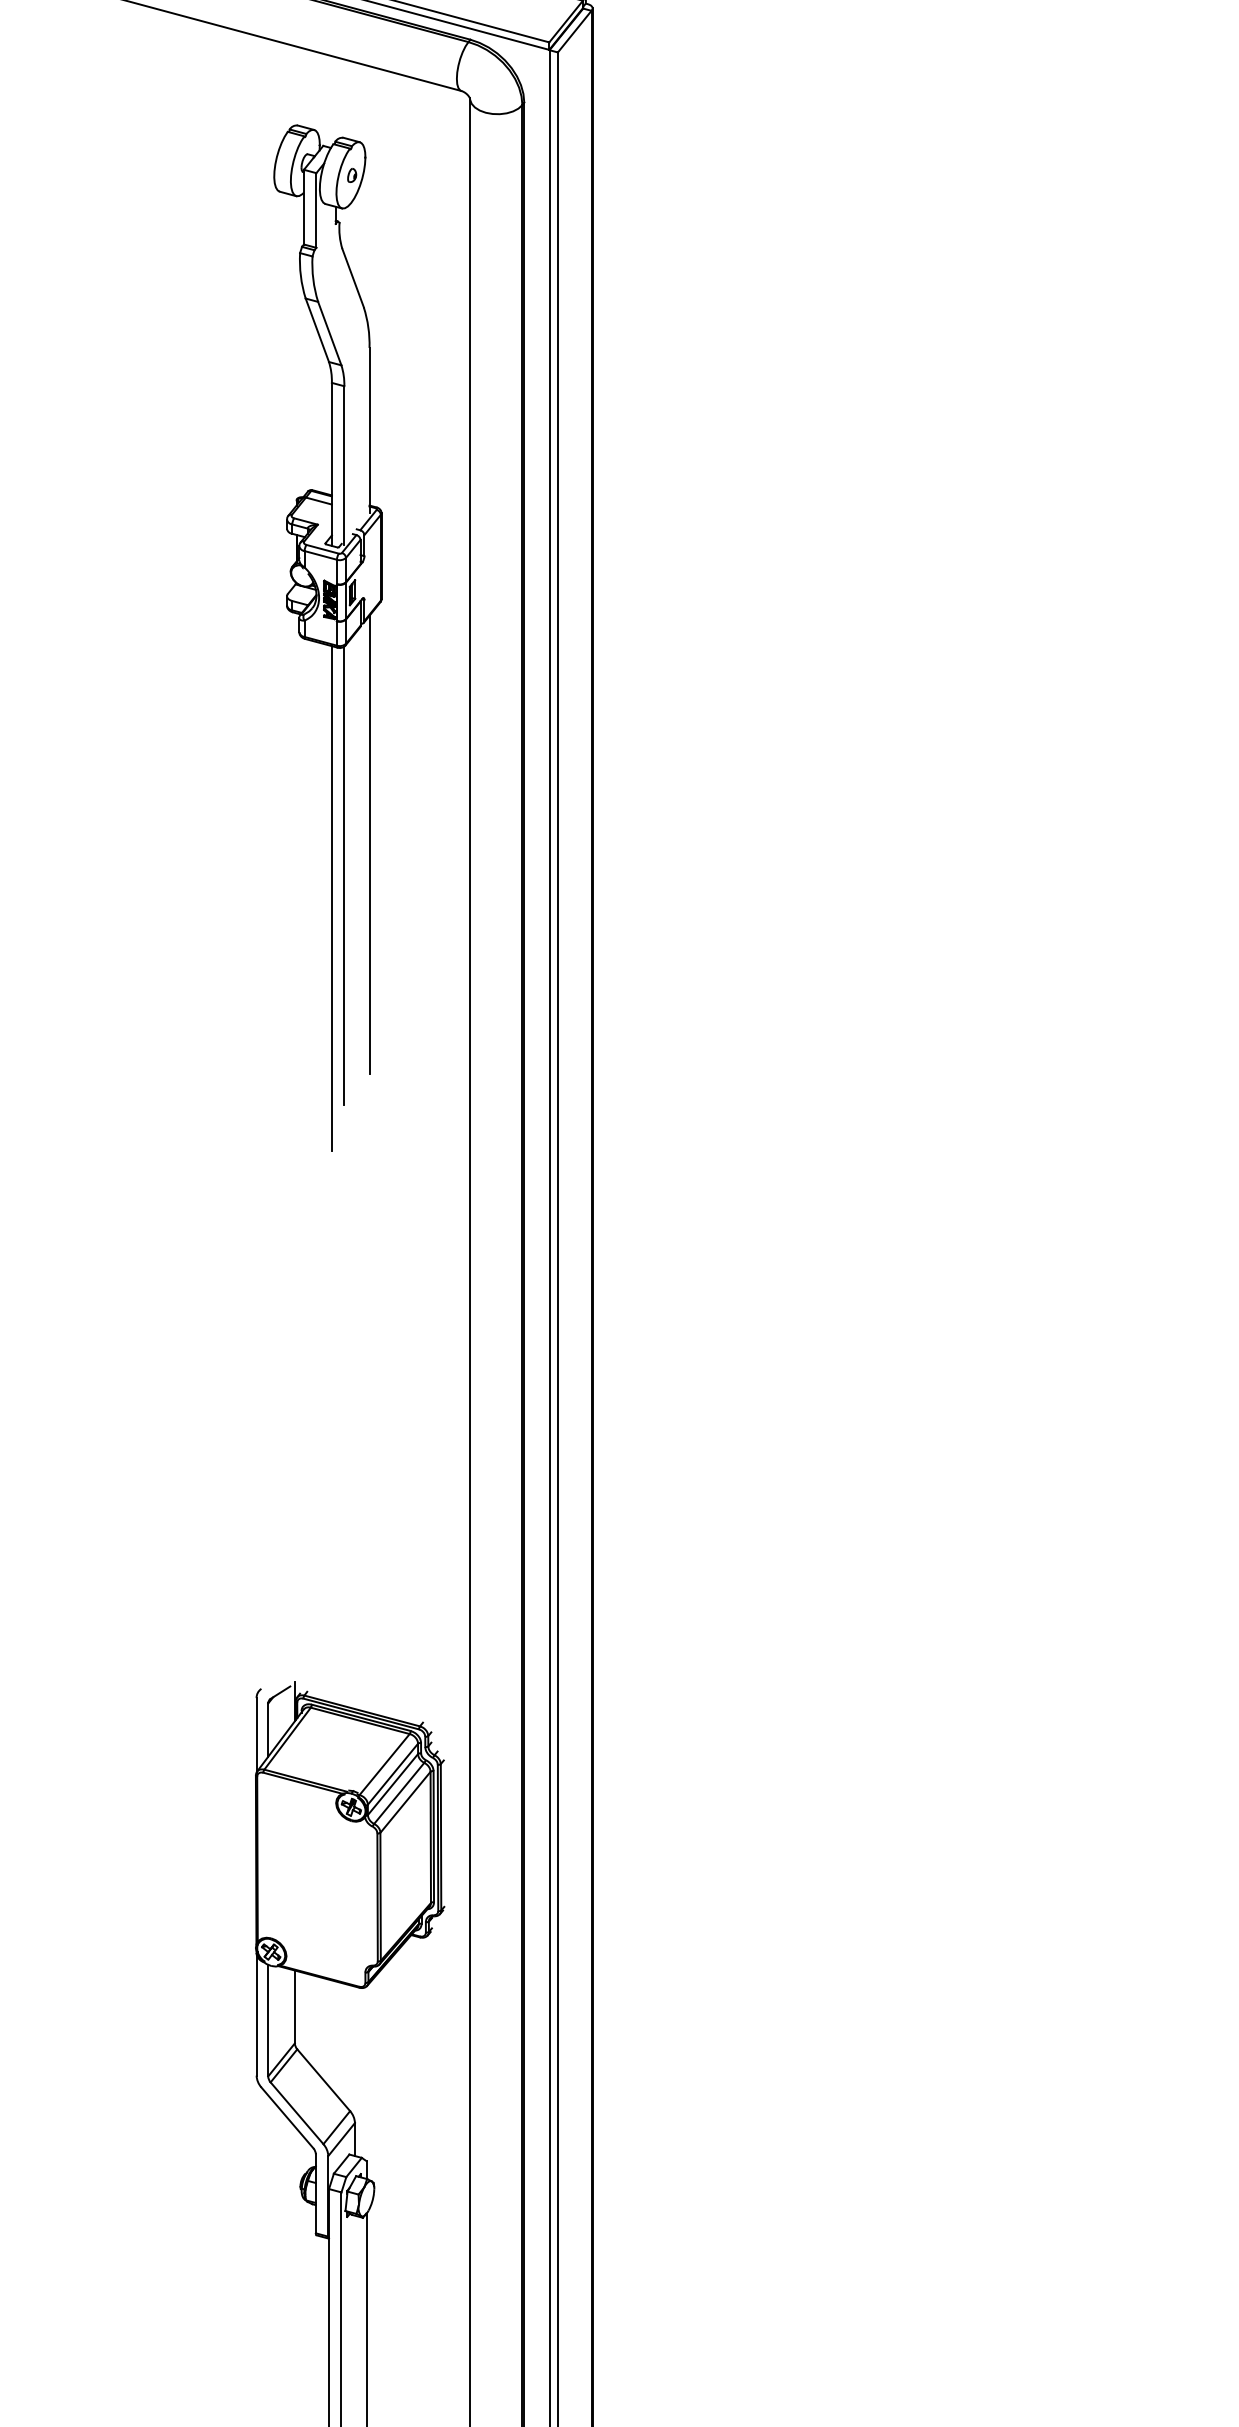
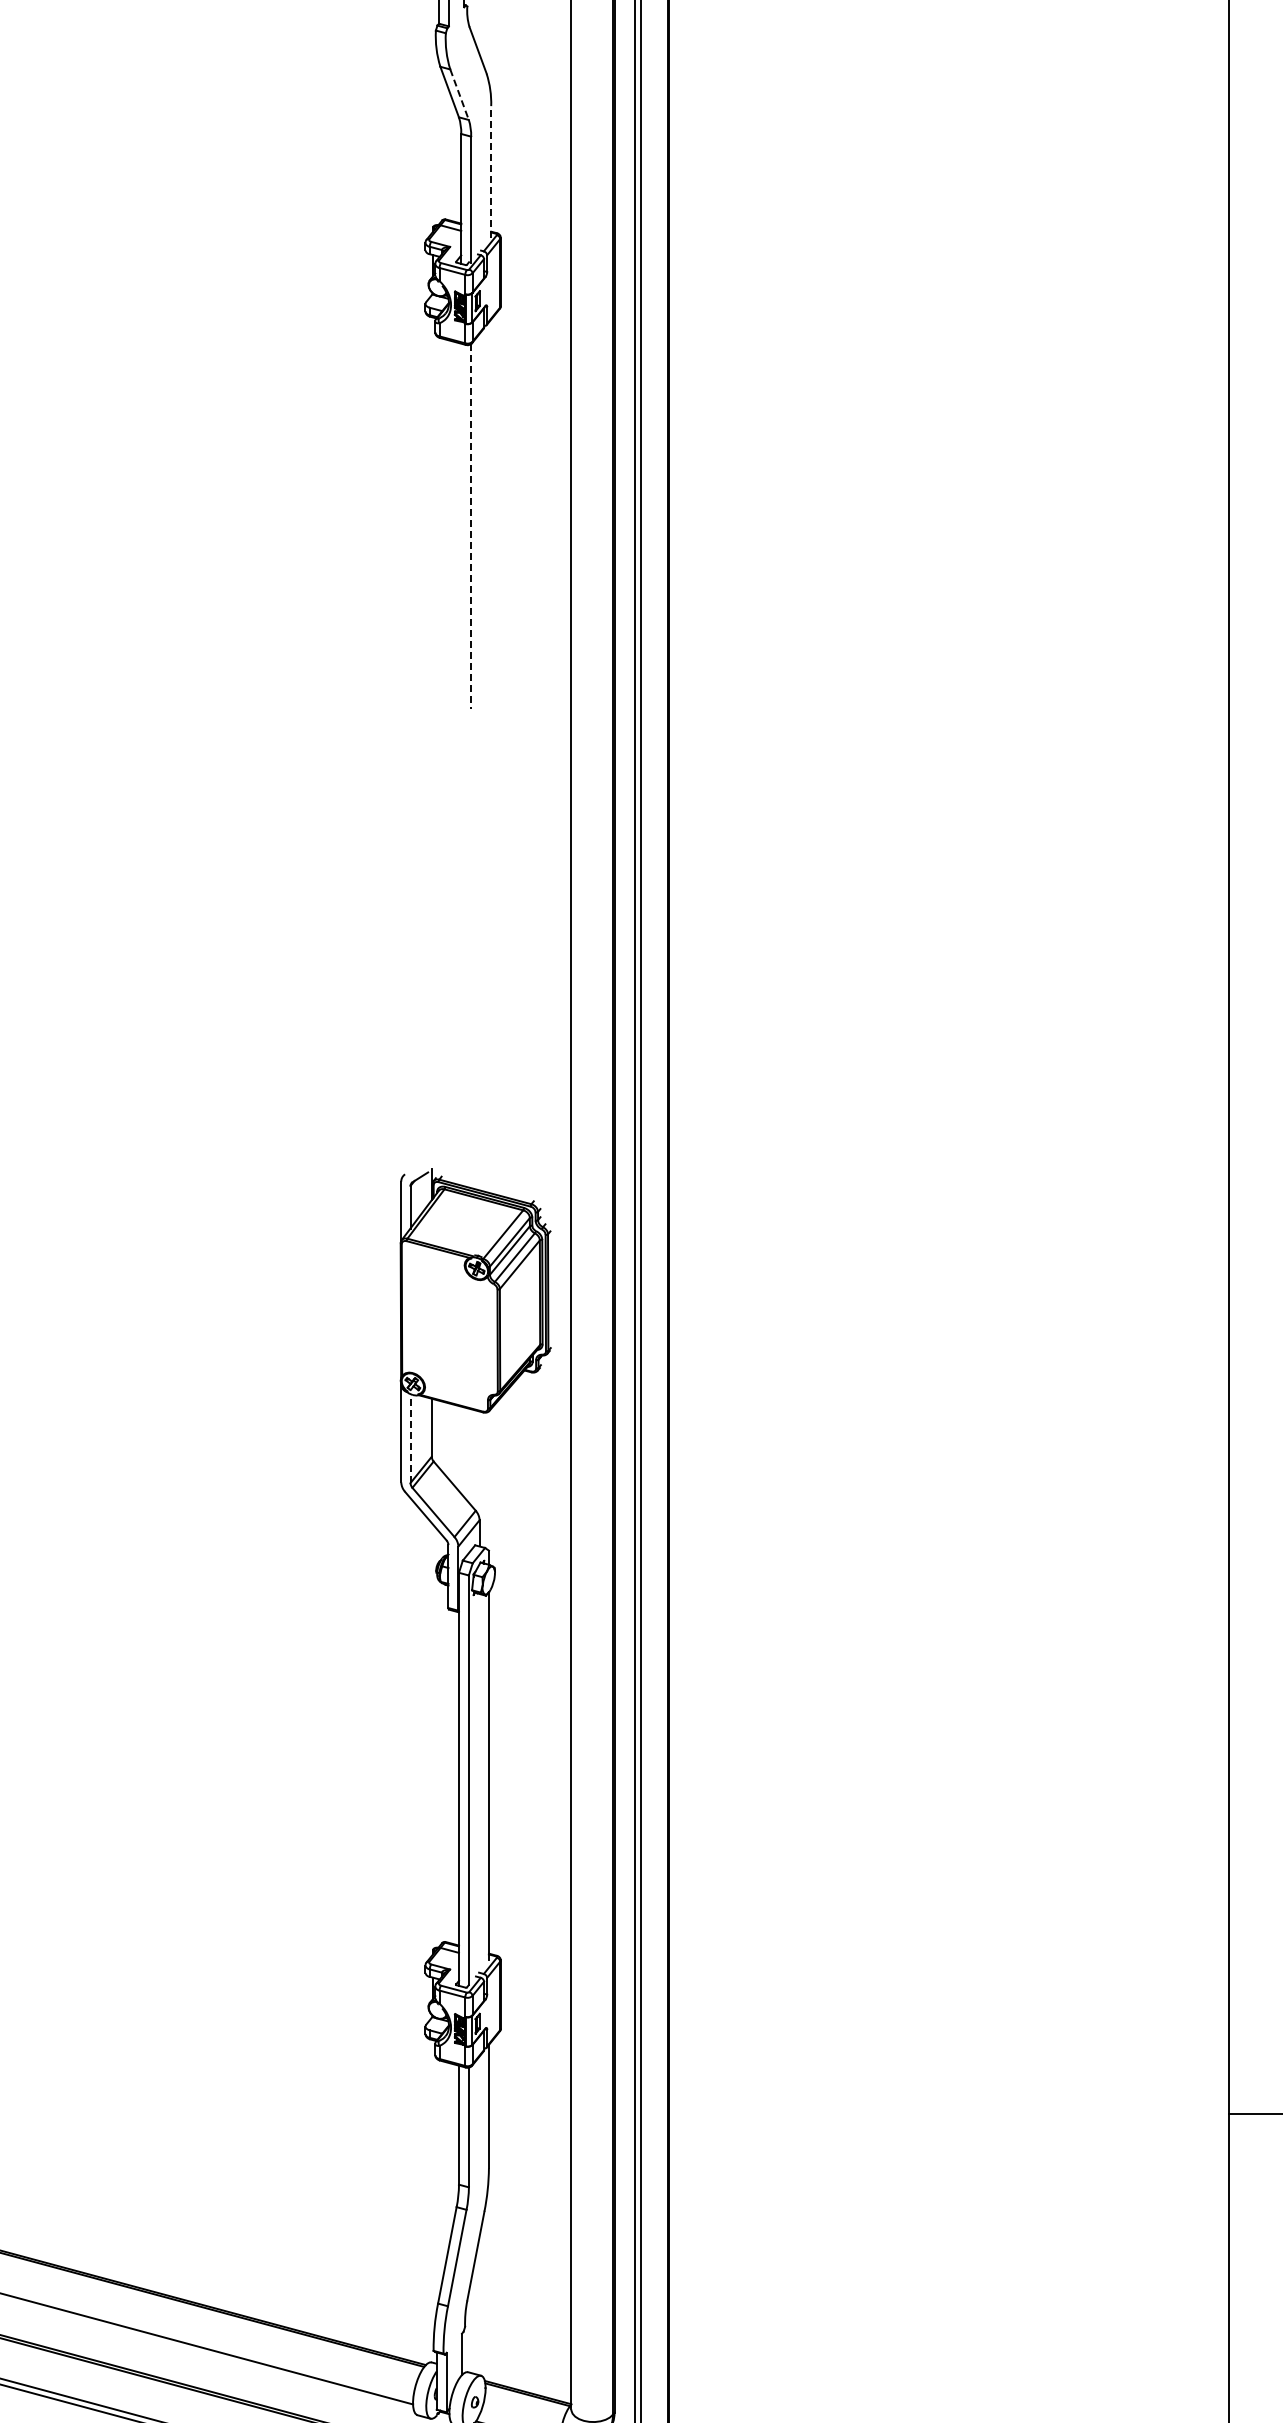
line: (329, 333) -> (459, 94), solid -> dashed
line: (369, 431) -> (491, 172), solid -> dashed
line: (369, 844) -> (491, 501), removed
line: (344, 875) -> (471, 526), solid -> dashed
line: (332, 898) -> (461, 544), removed
line: (268, 2020) -> (410, 1438), solid -> dashed

